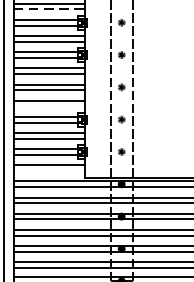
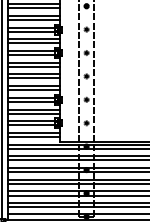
line: (49, 10) -> (34, 20), dashed -> solid
line: (49, 106) -> (34, 90), added
line: (49, 171) -> (34, 137), added

